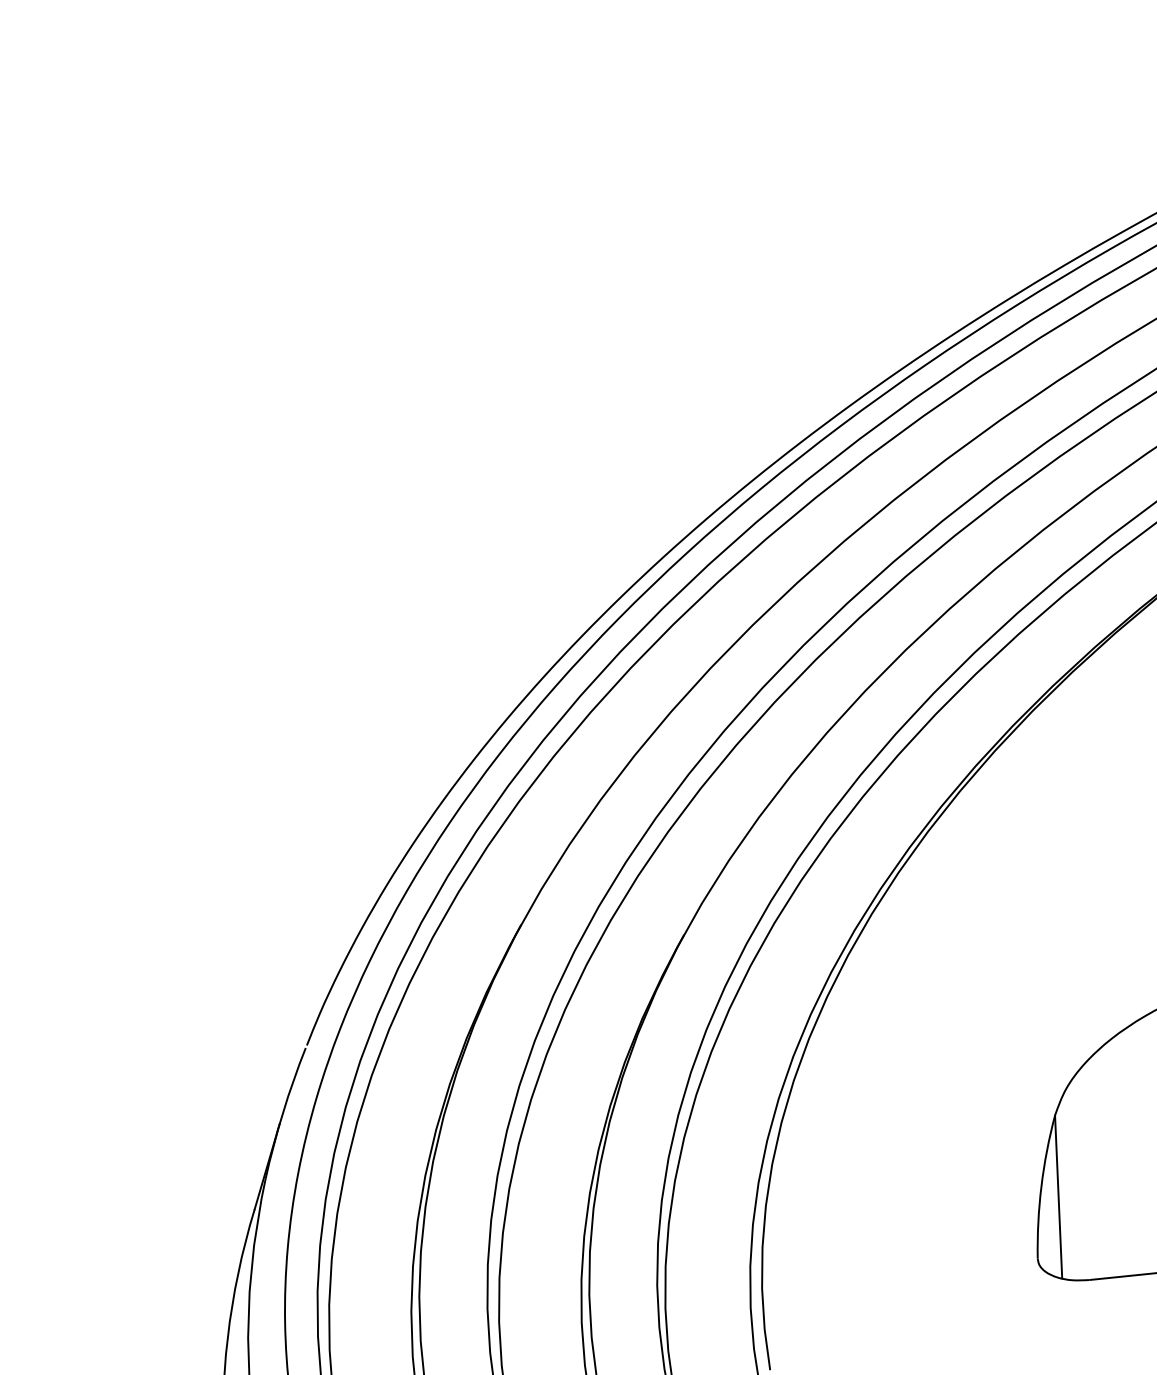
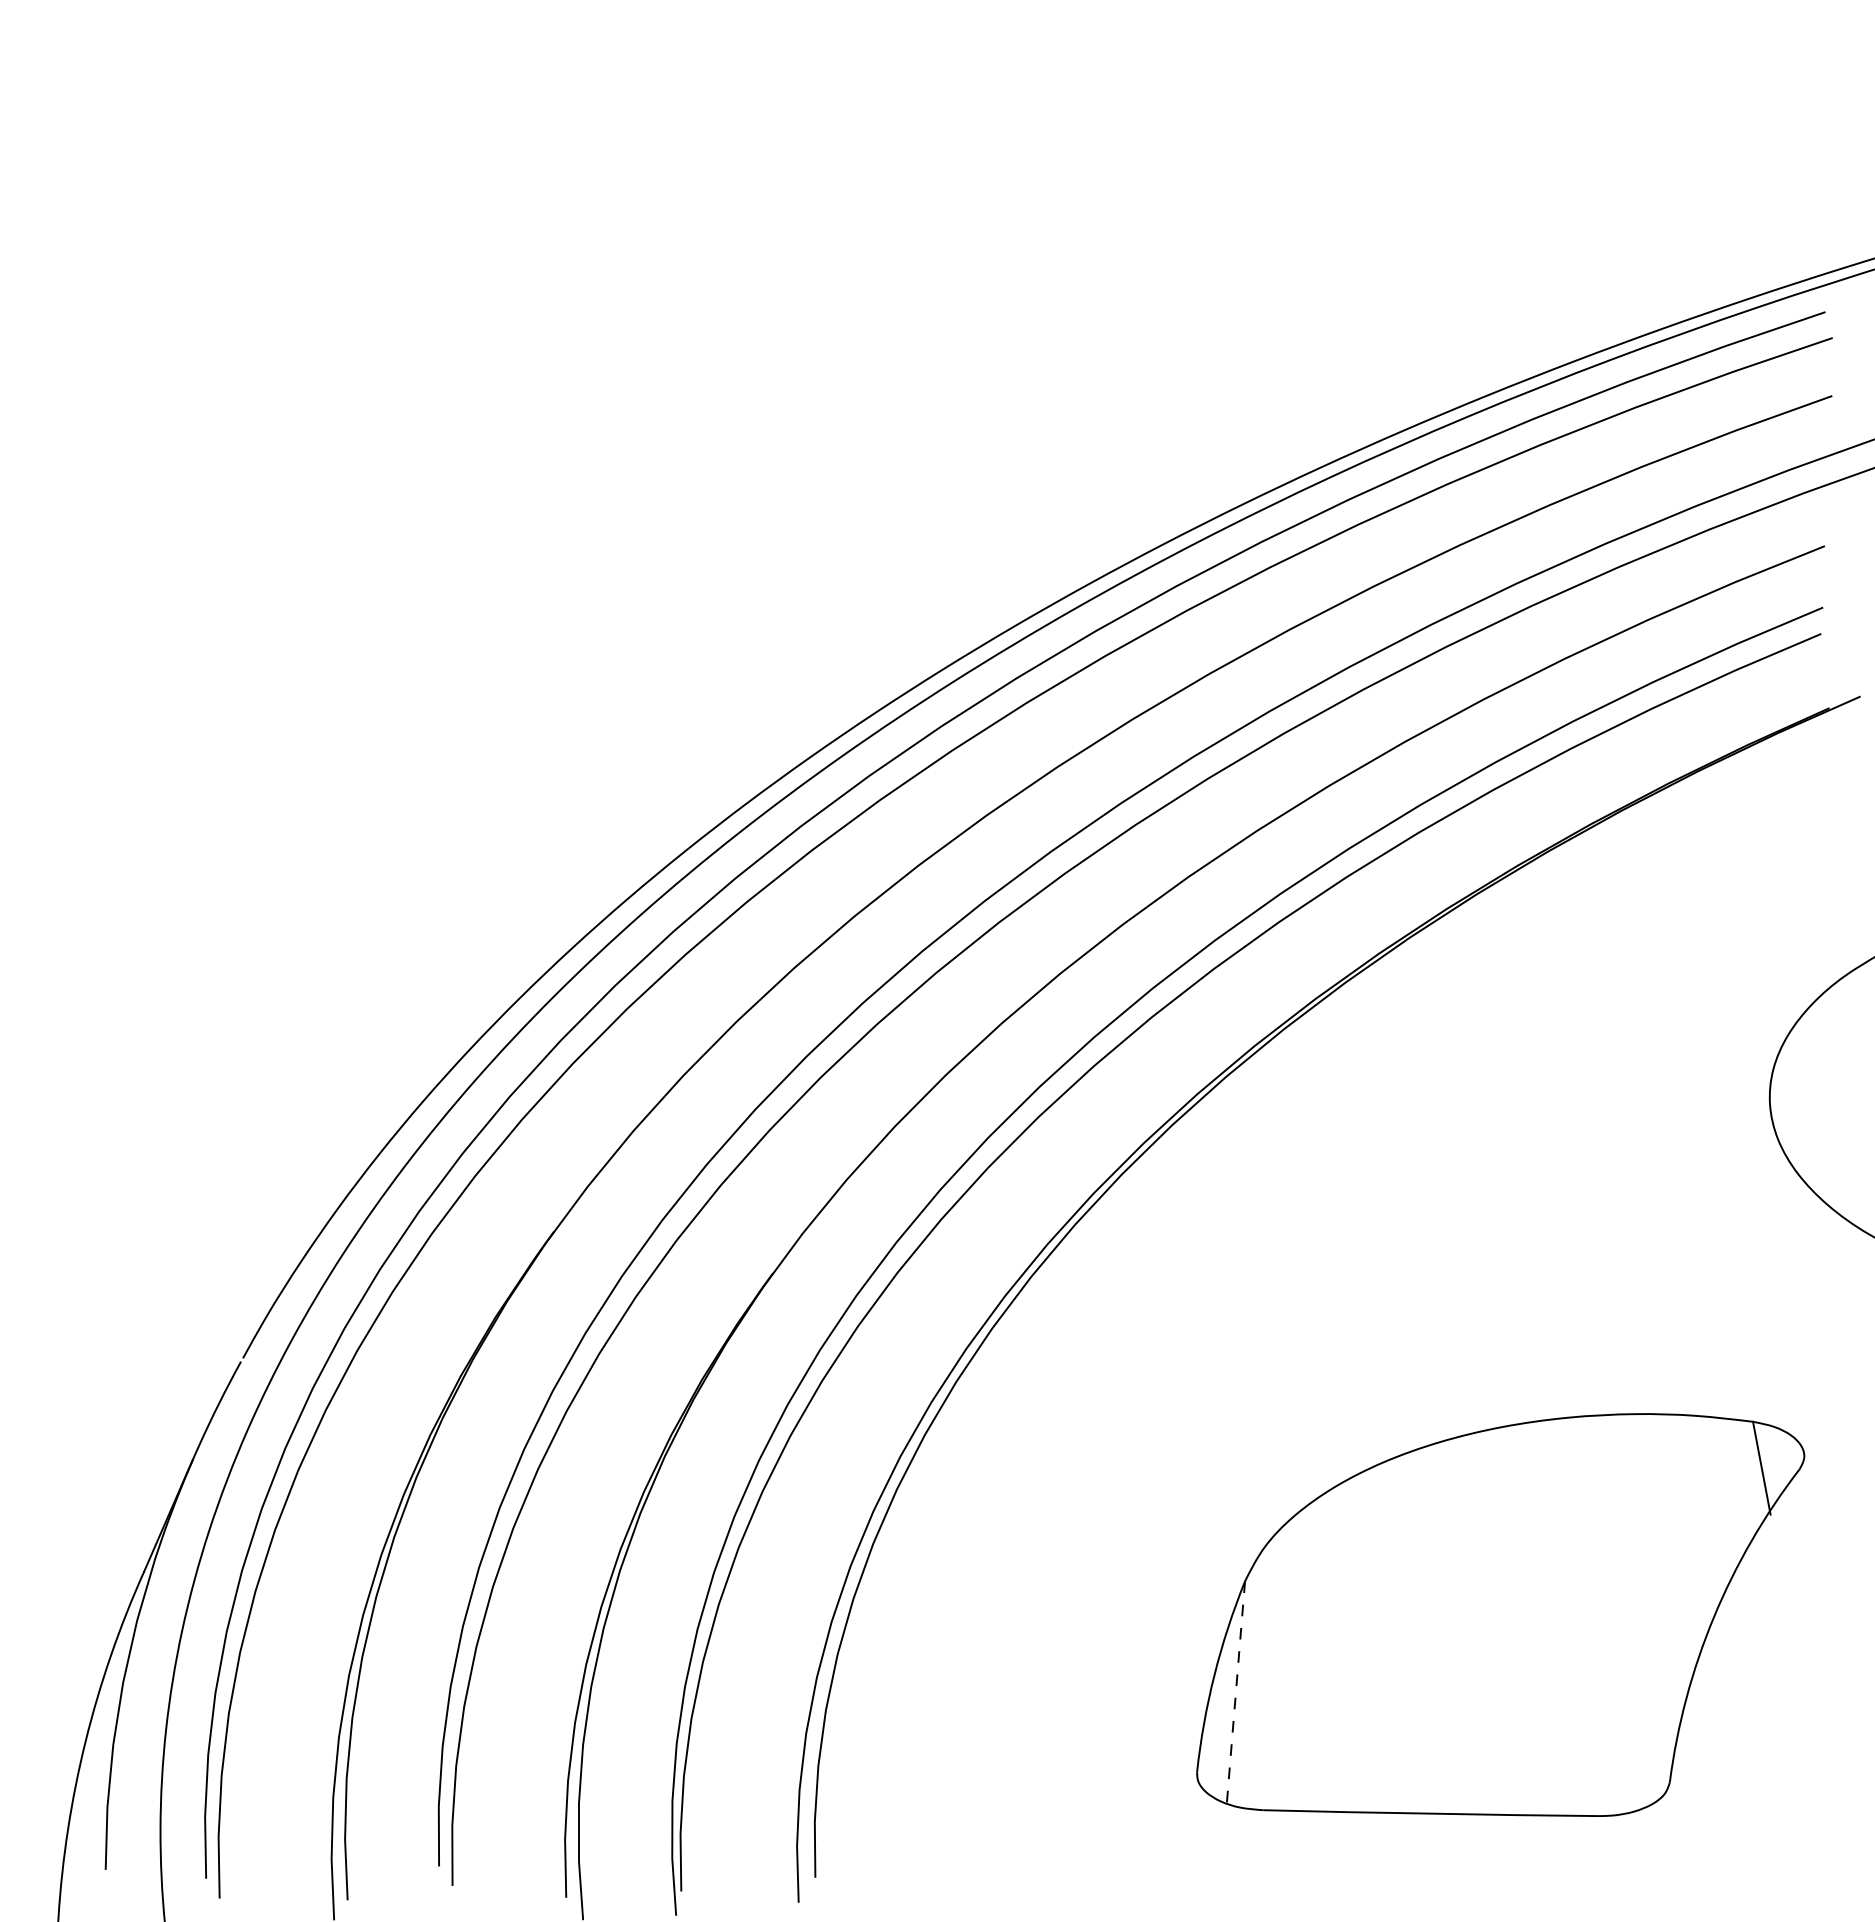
line: (1058, 1197) -> (1235, 1692), solid -> dashed

